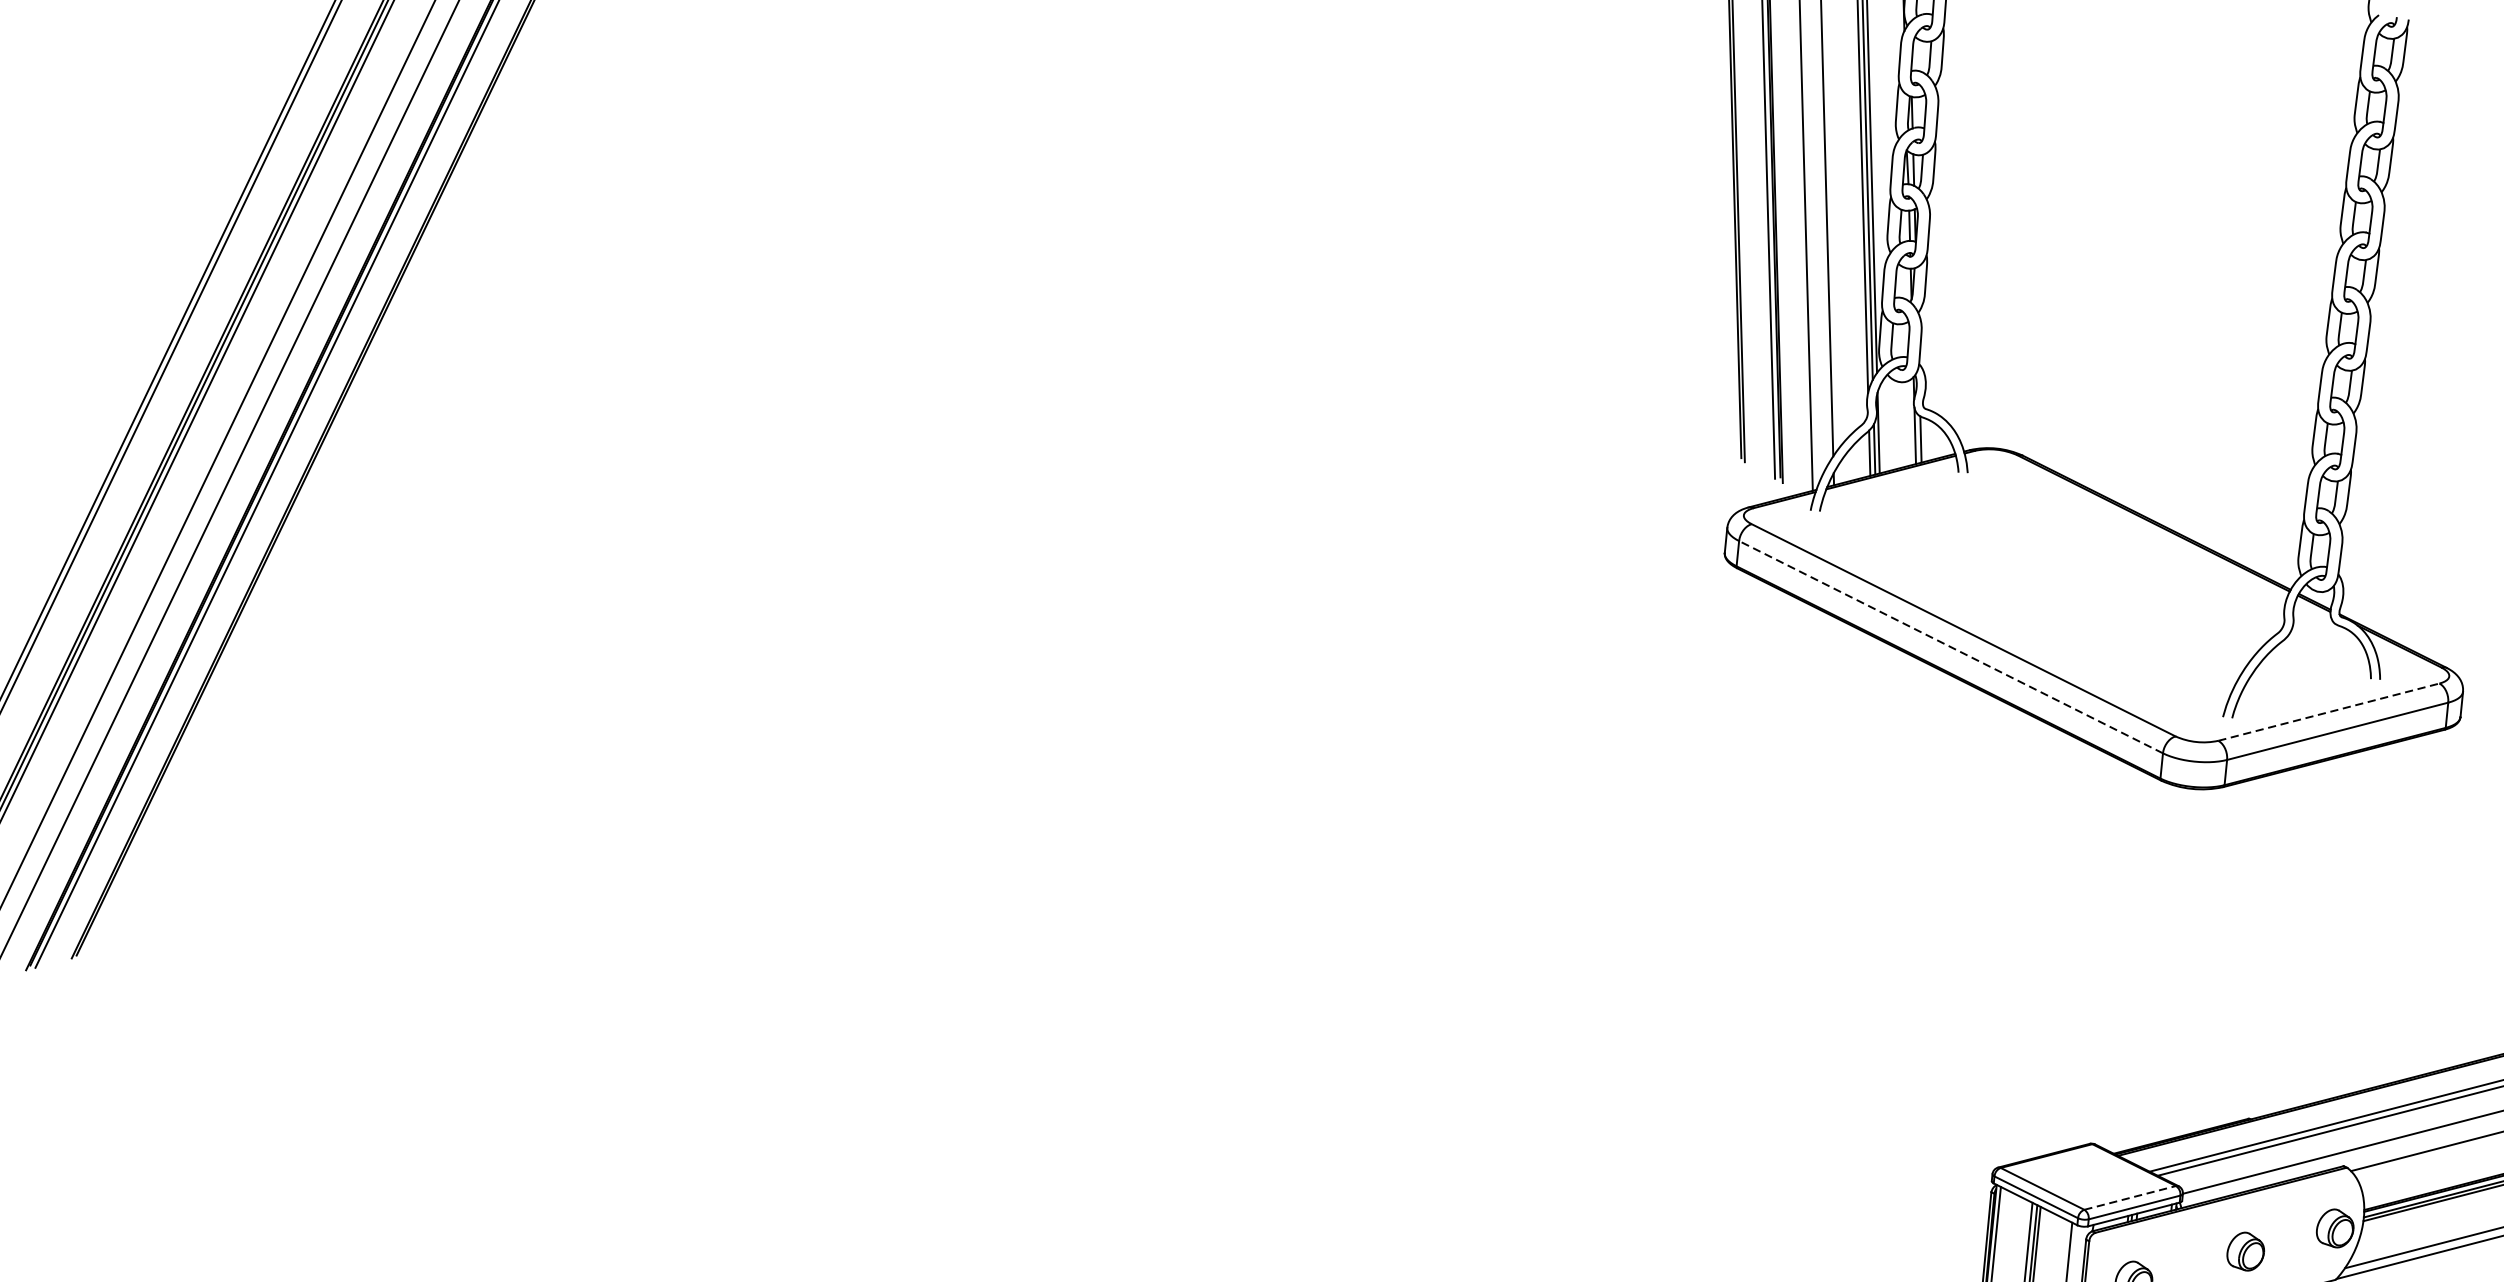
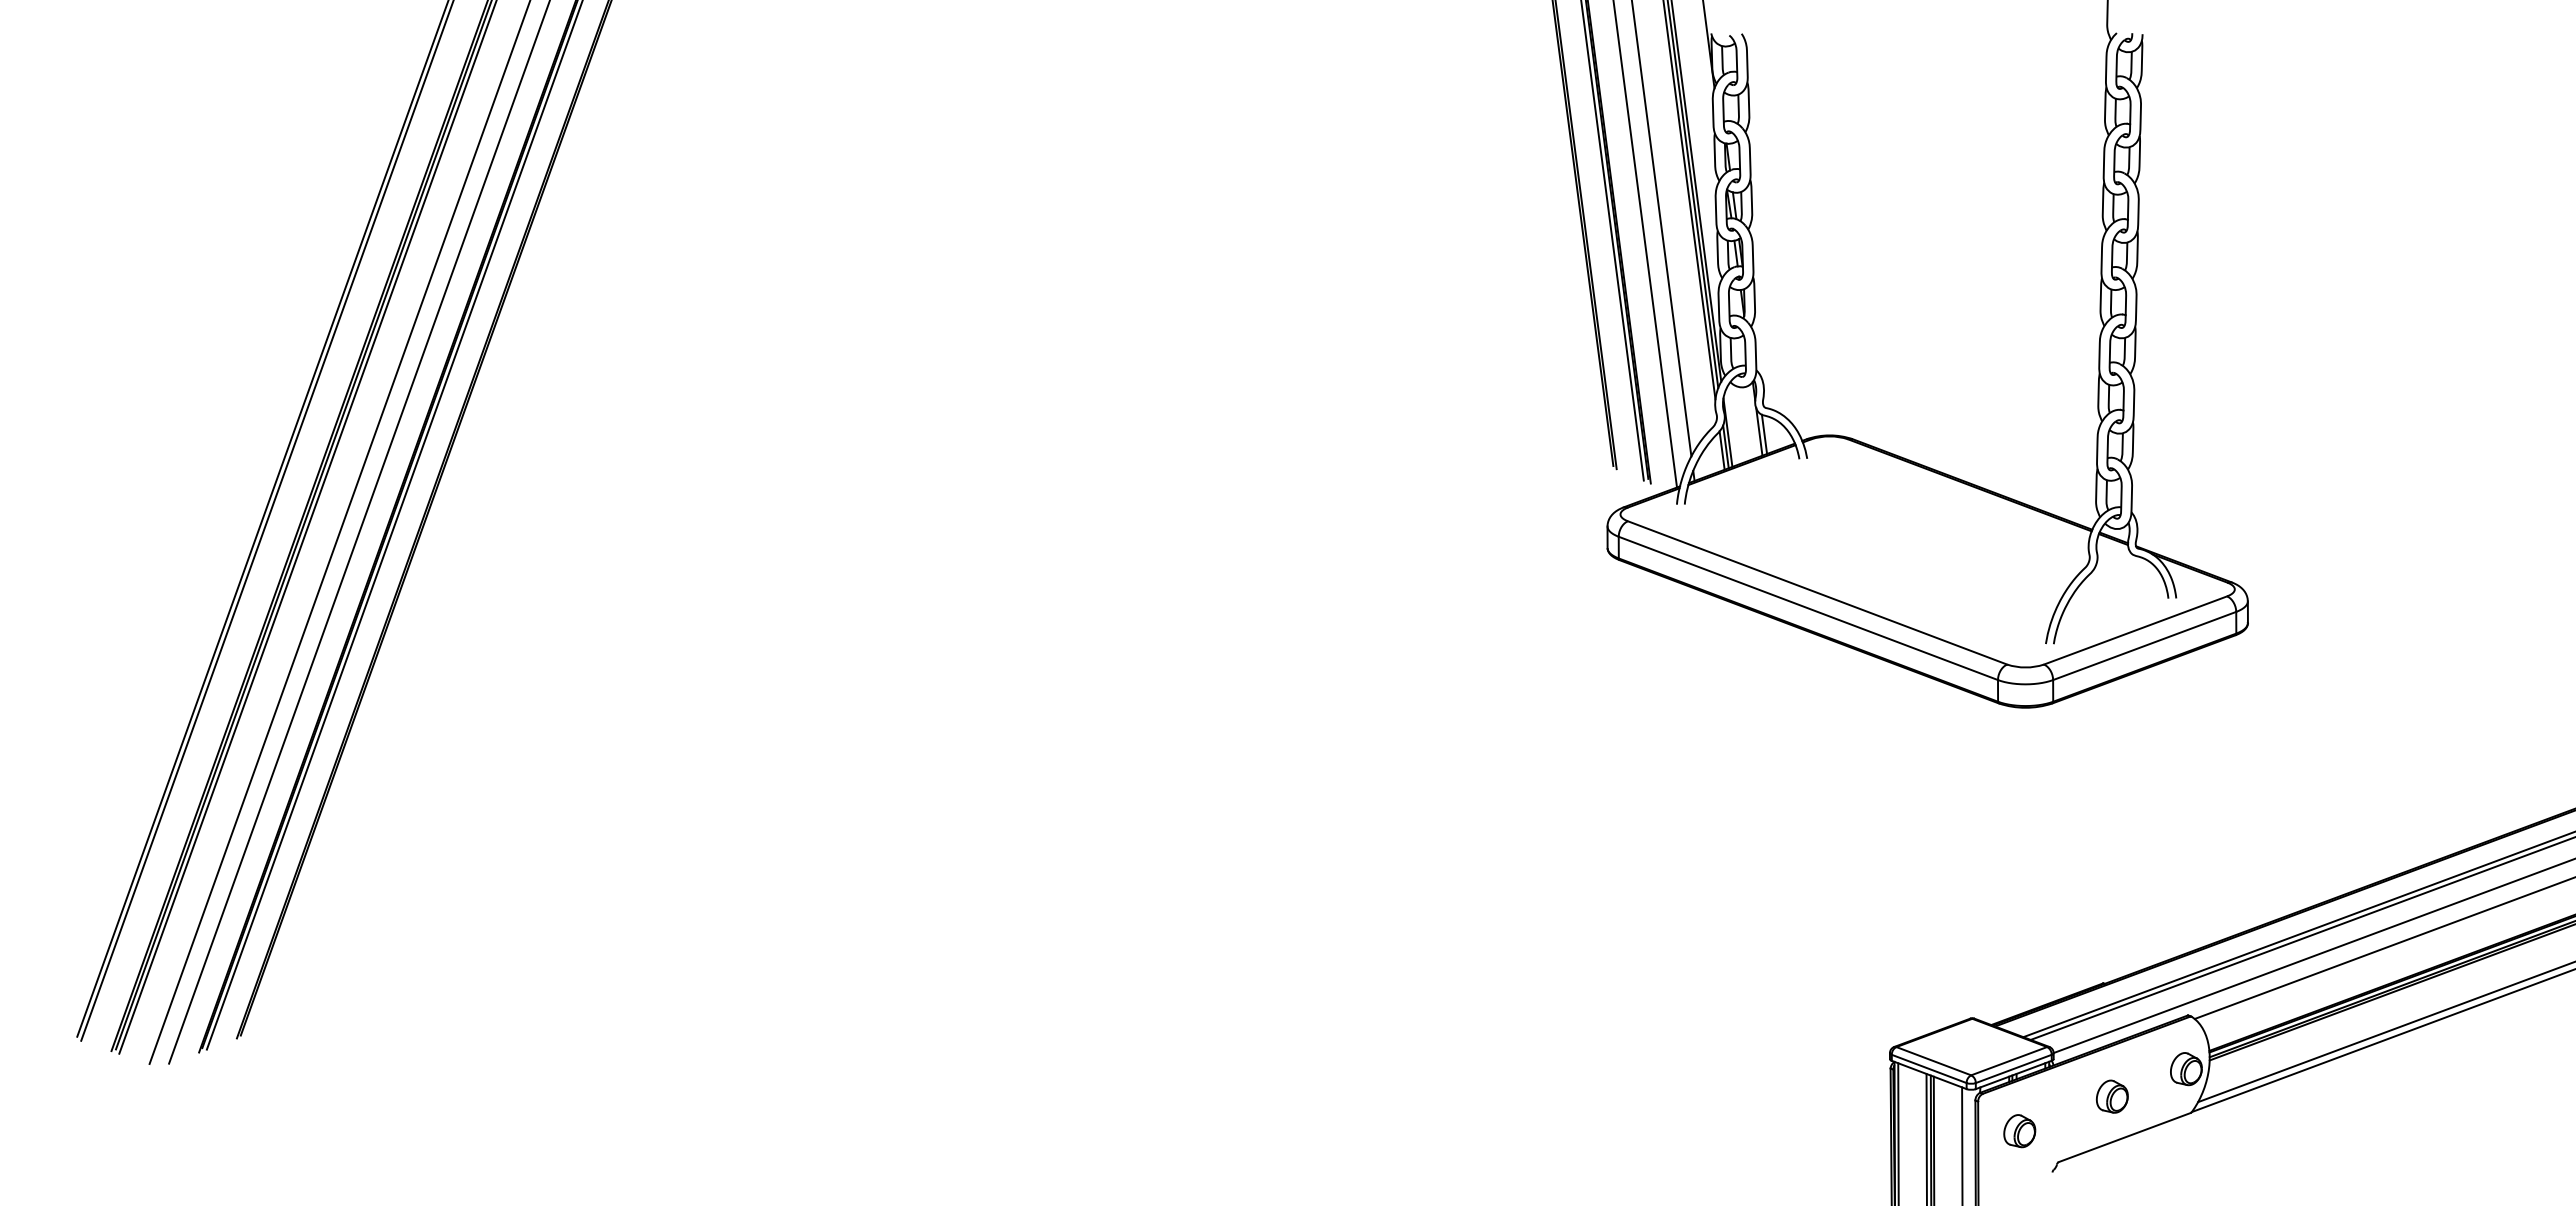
line: (1951, 647) -> (1808, 608), dashed -> solid
line: (2328, 712) -> (2135, 630), dashed -> solid
line: (2130, 1198) -> (2009, 1061), dashed -> solid

